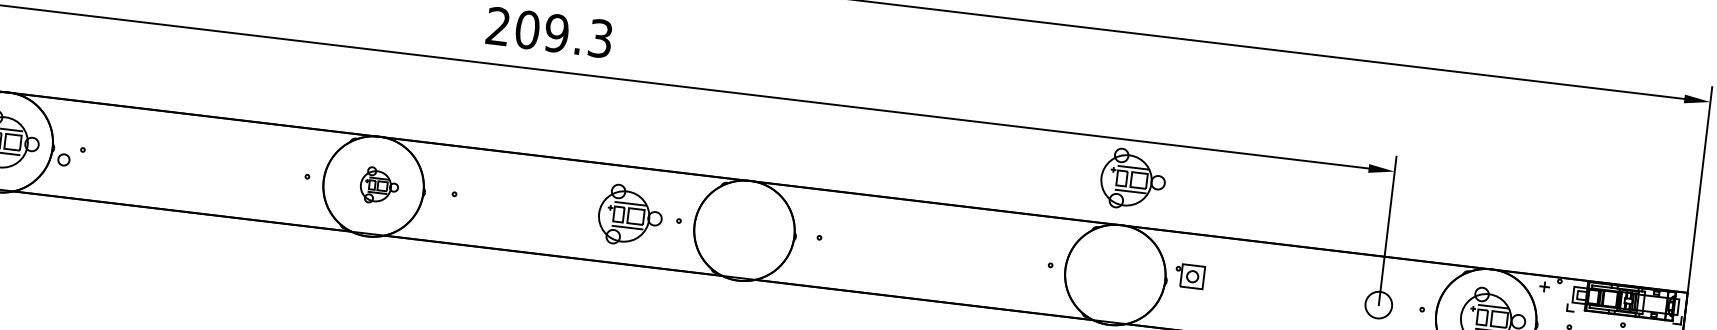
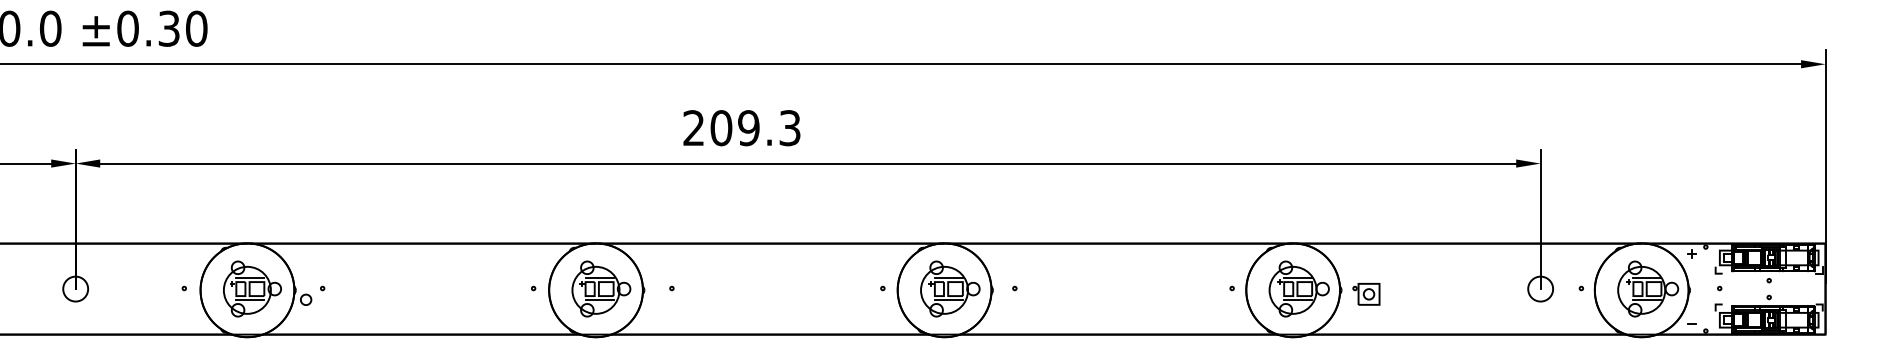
part: (1132, 179) -> (1298, 288), moved
part: (379, 185) -> (601, 288), size x1.67
part: (630, 215) -> (950, 288), moved
part: (1189, 276) -> (1366, 294), moved

